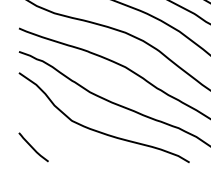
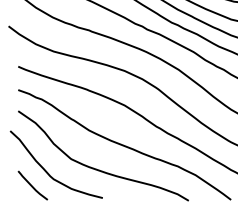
curve: (48, 133) -> (47, 171), added

